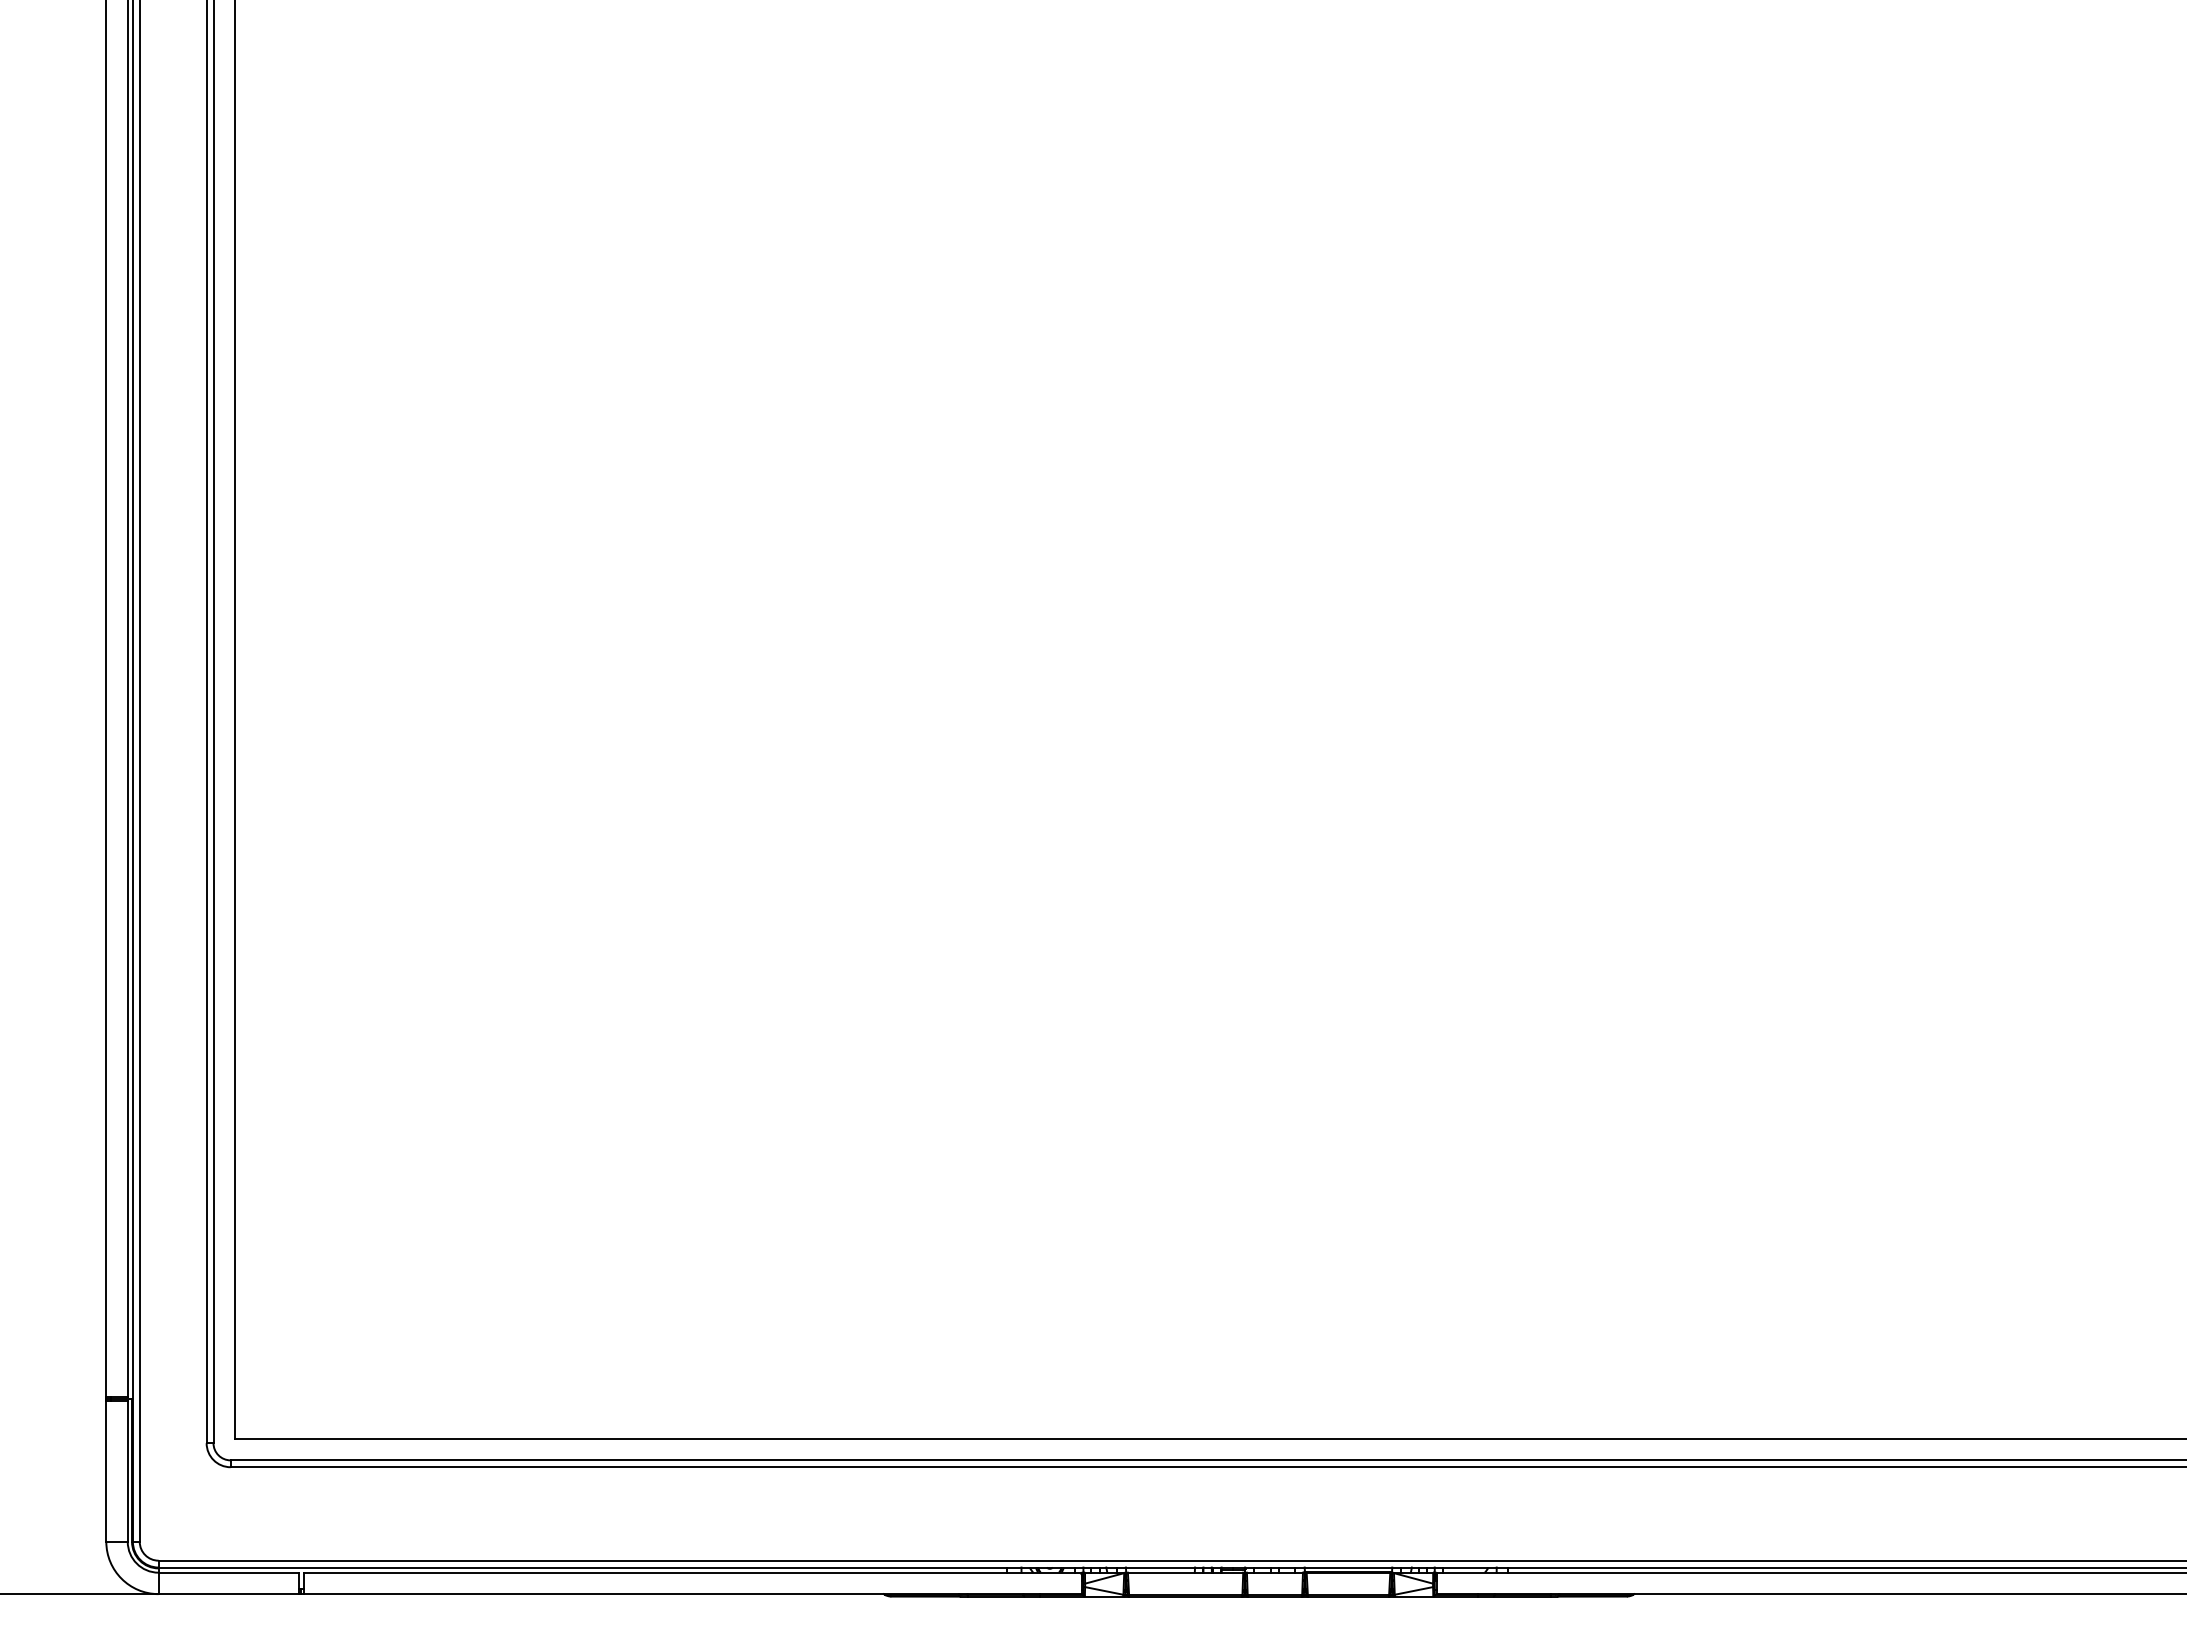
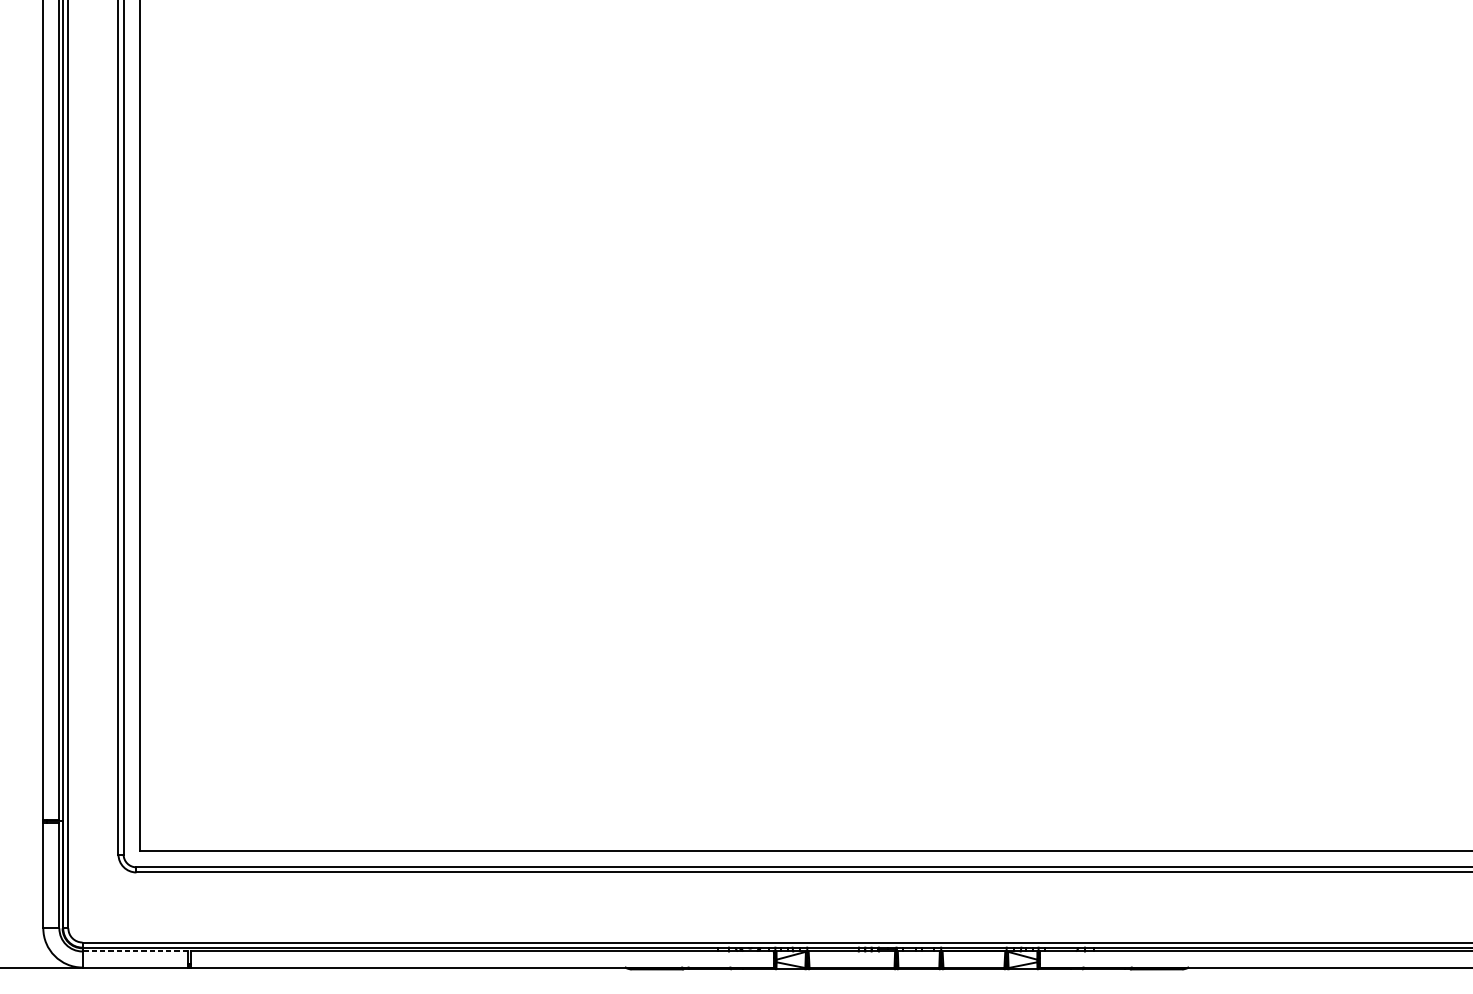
line: (228, 1572) -> (134, 951), solid -> dashed

